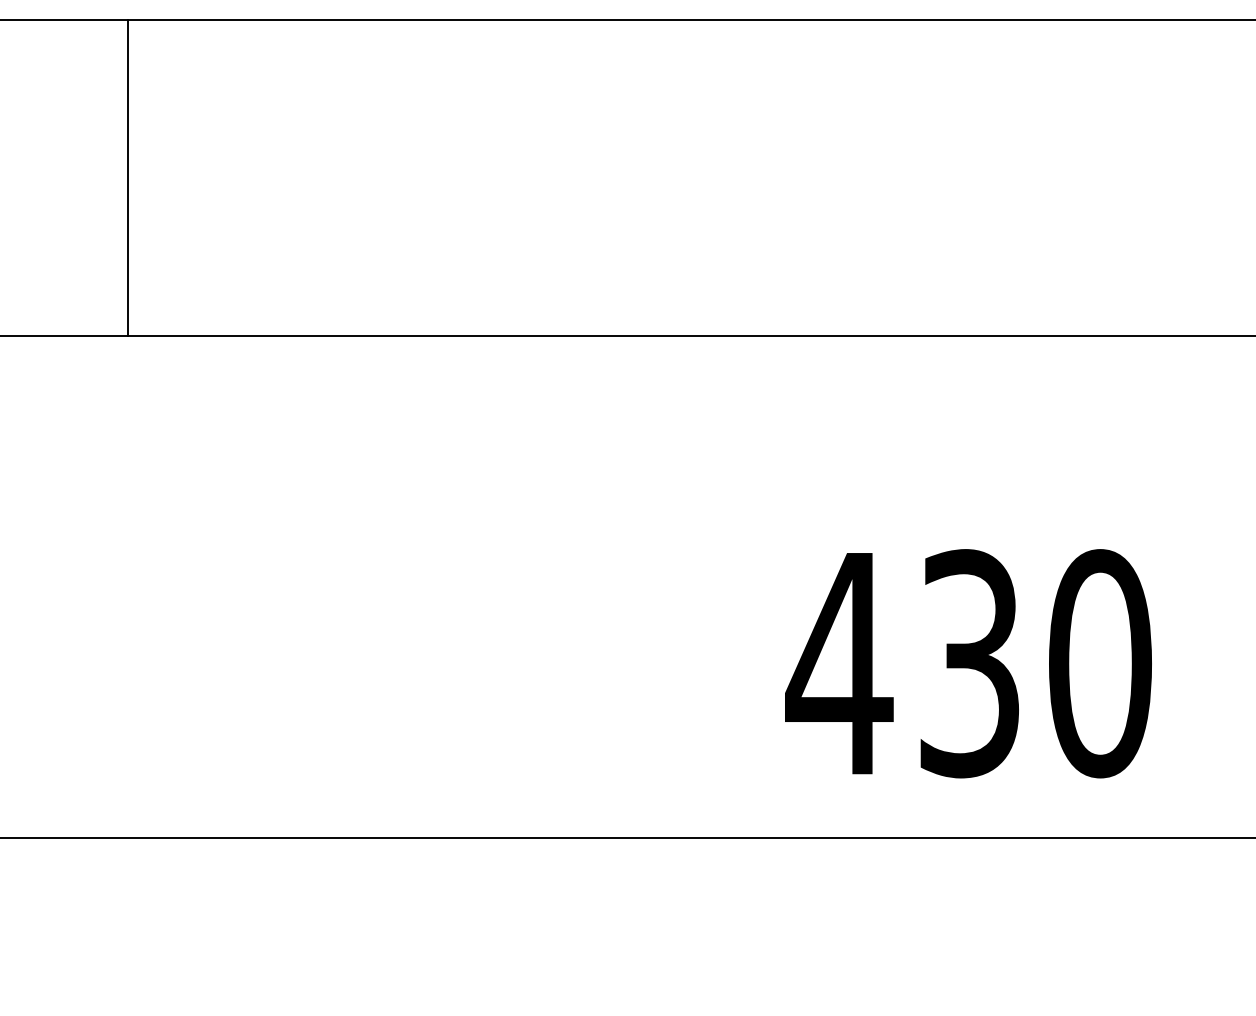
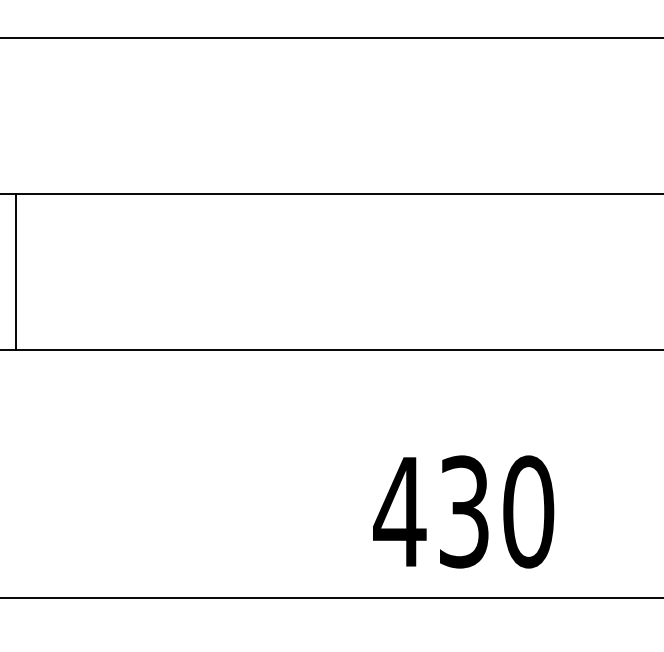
line: (127, 178) -> (15, 272), moved

